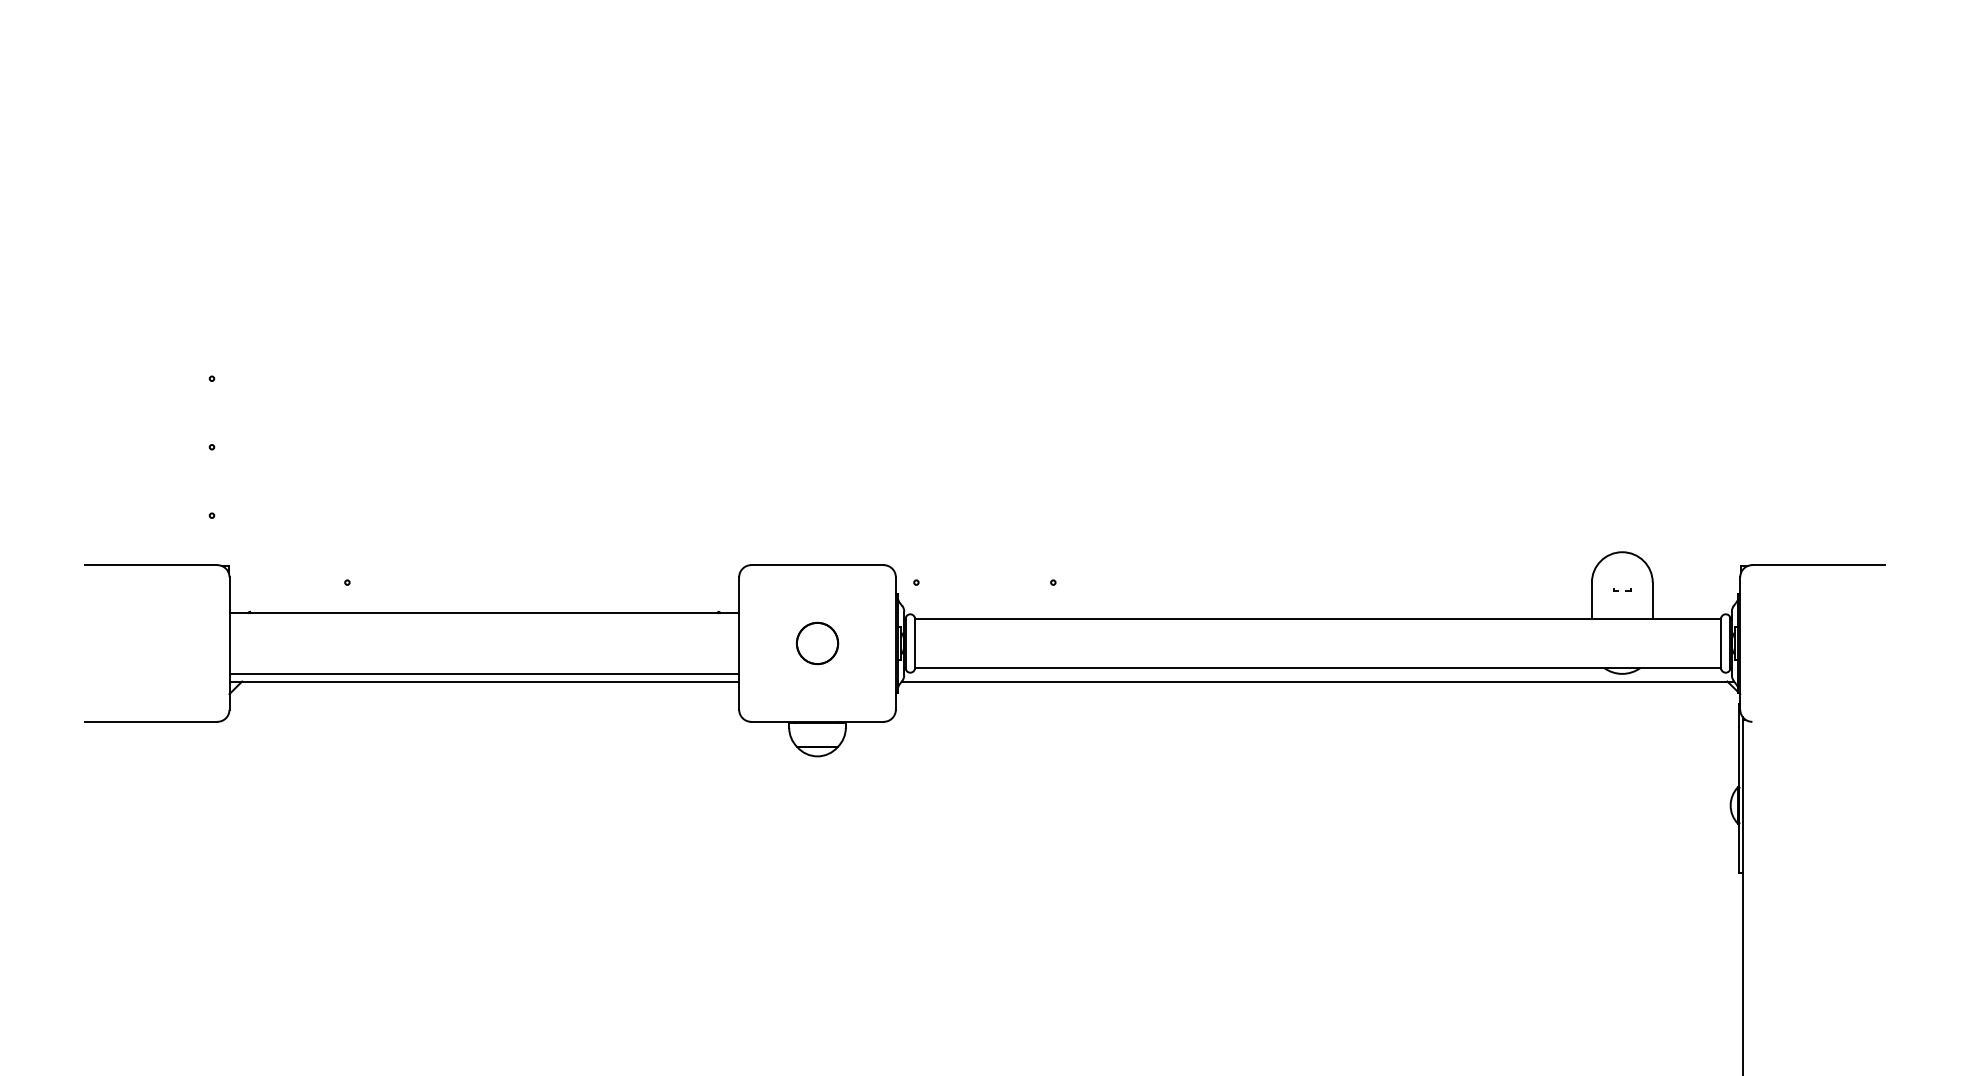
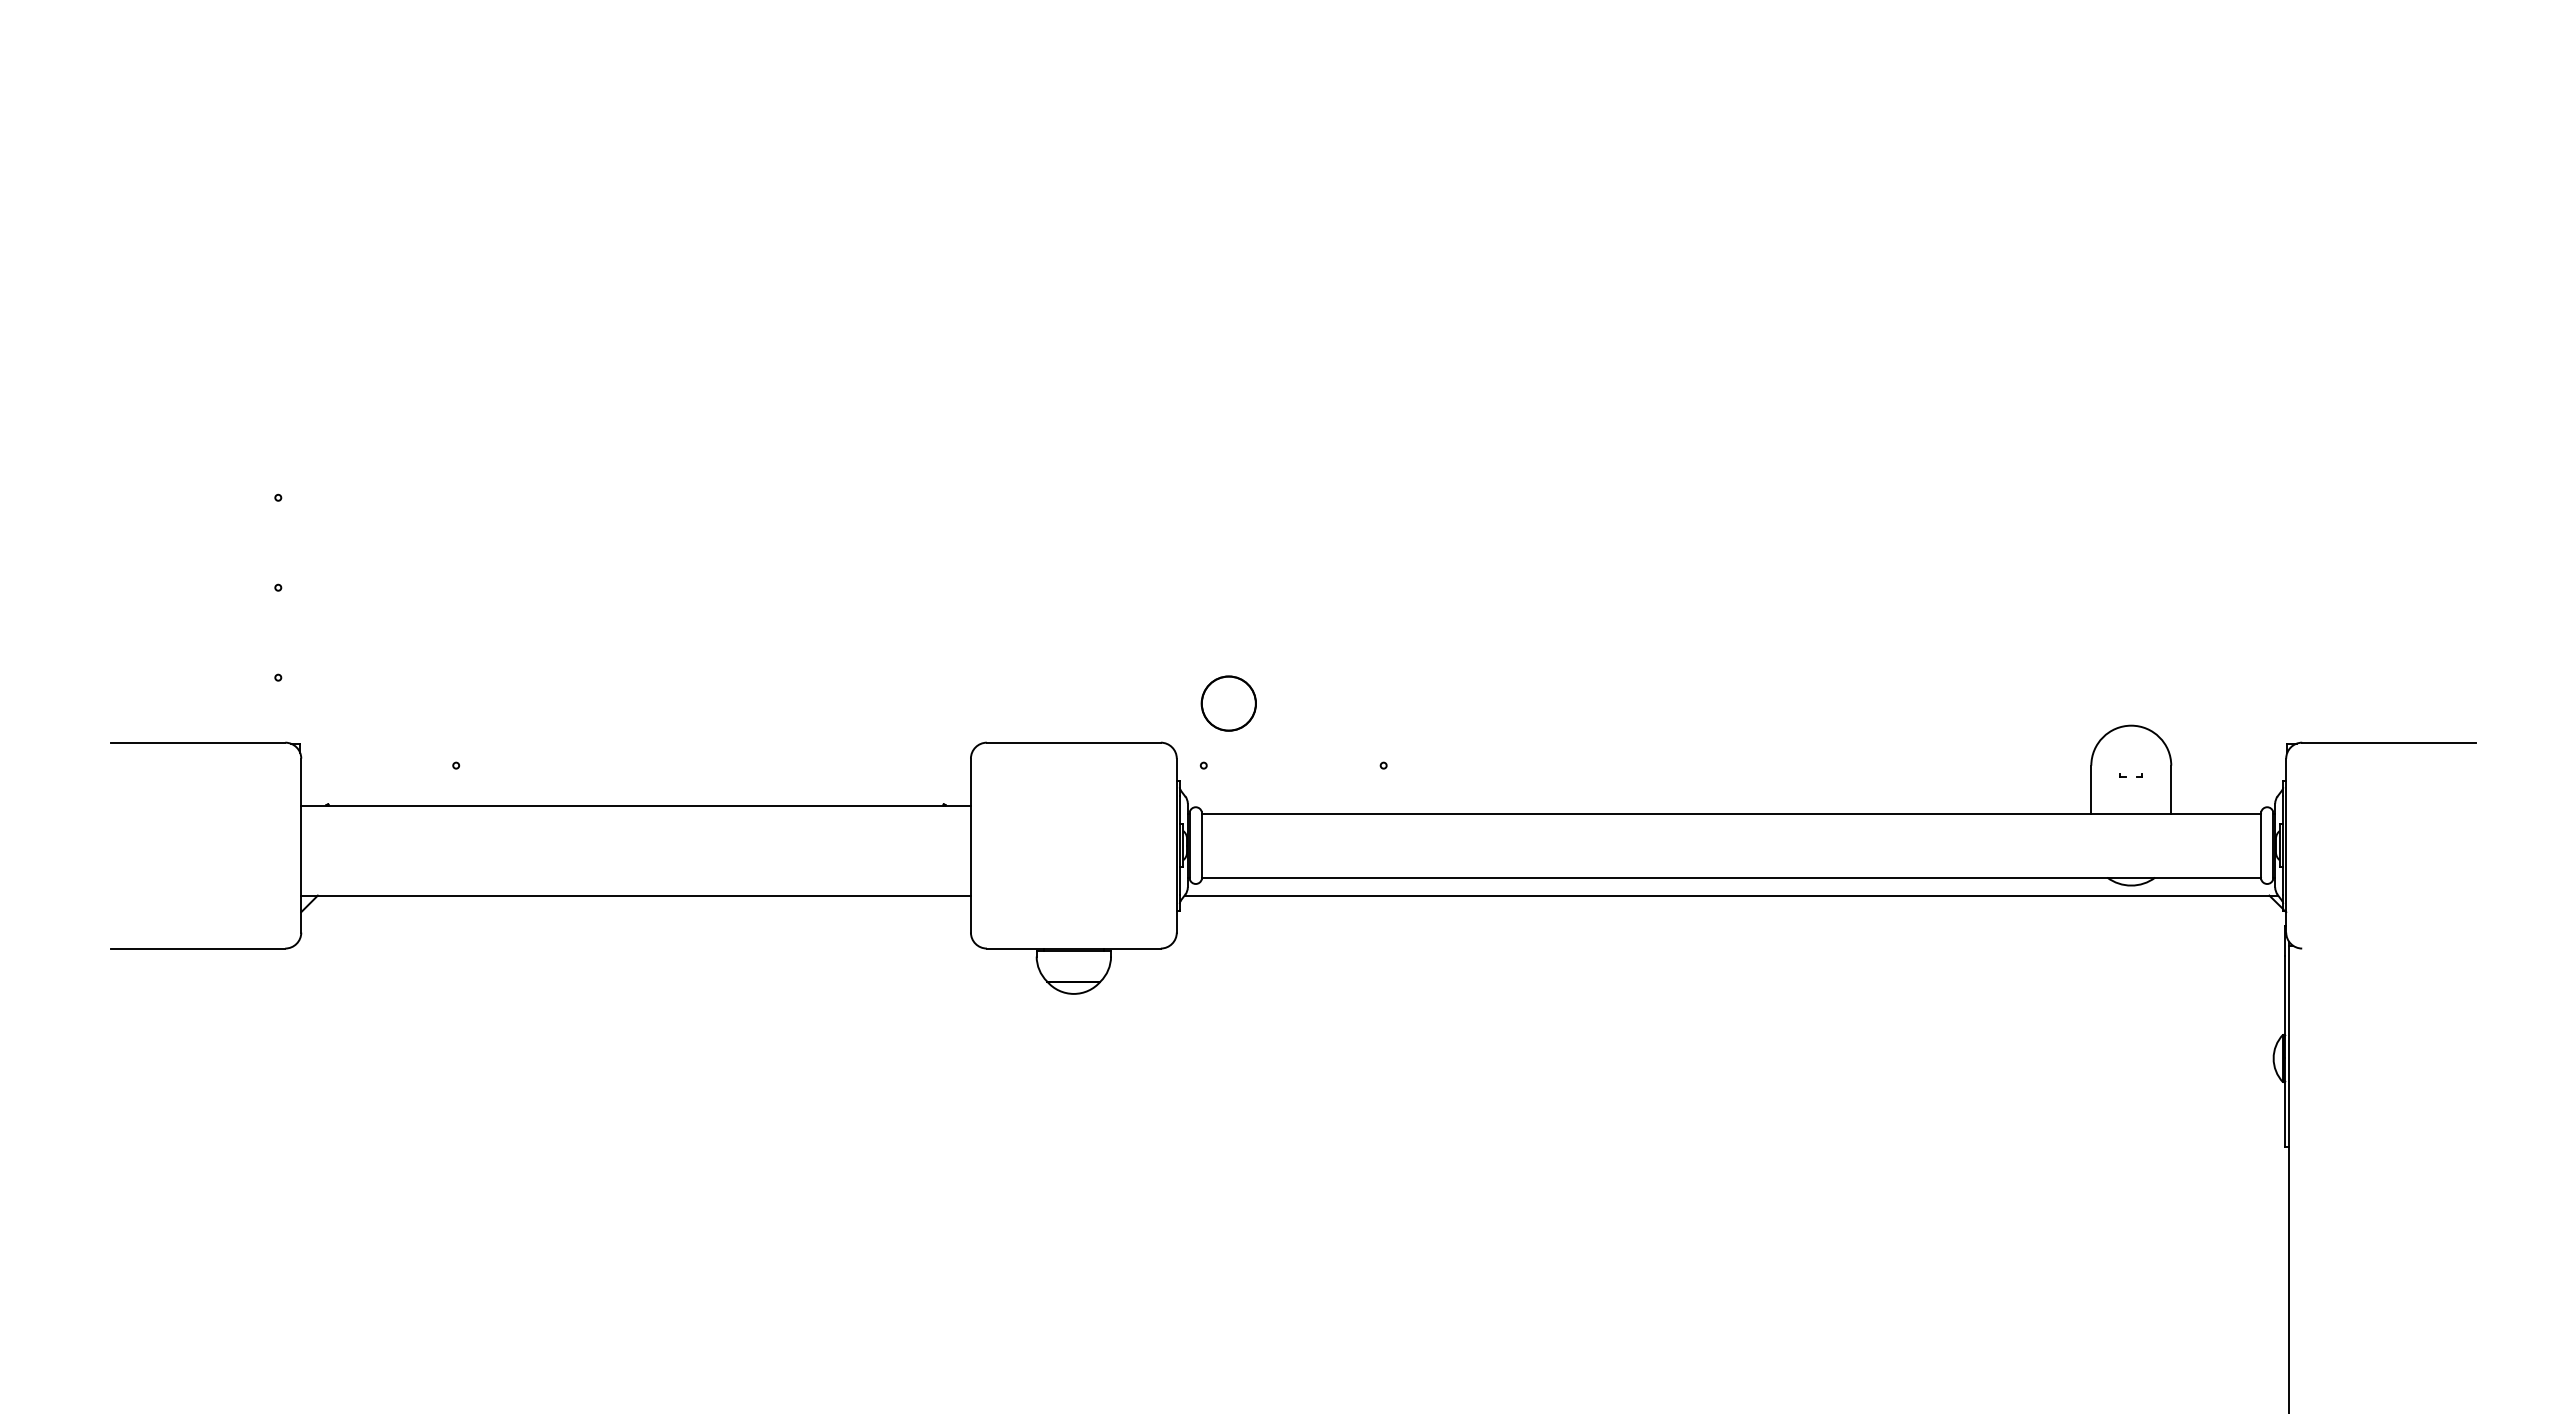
circle: (817, 643) -> (1228, 703), moved
line: (483, 673) -> (635, 885), removed

